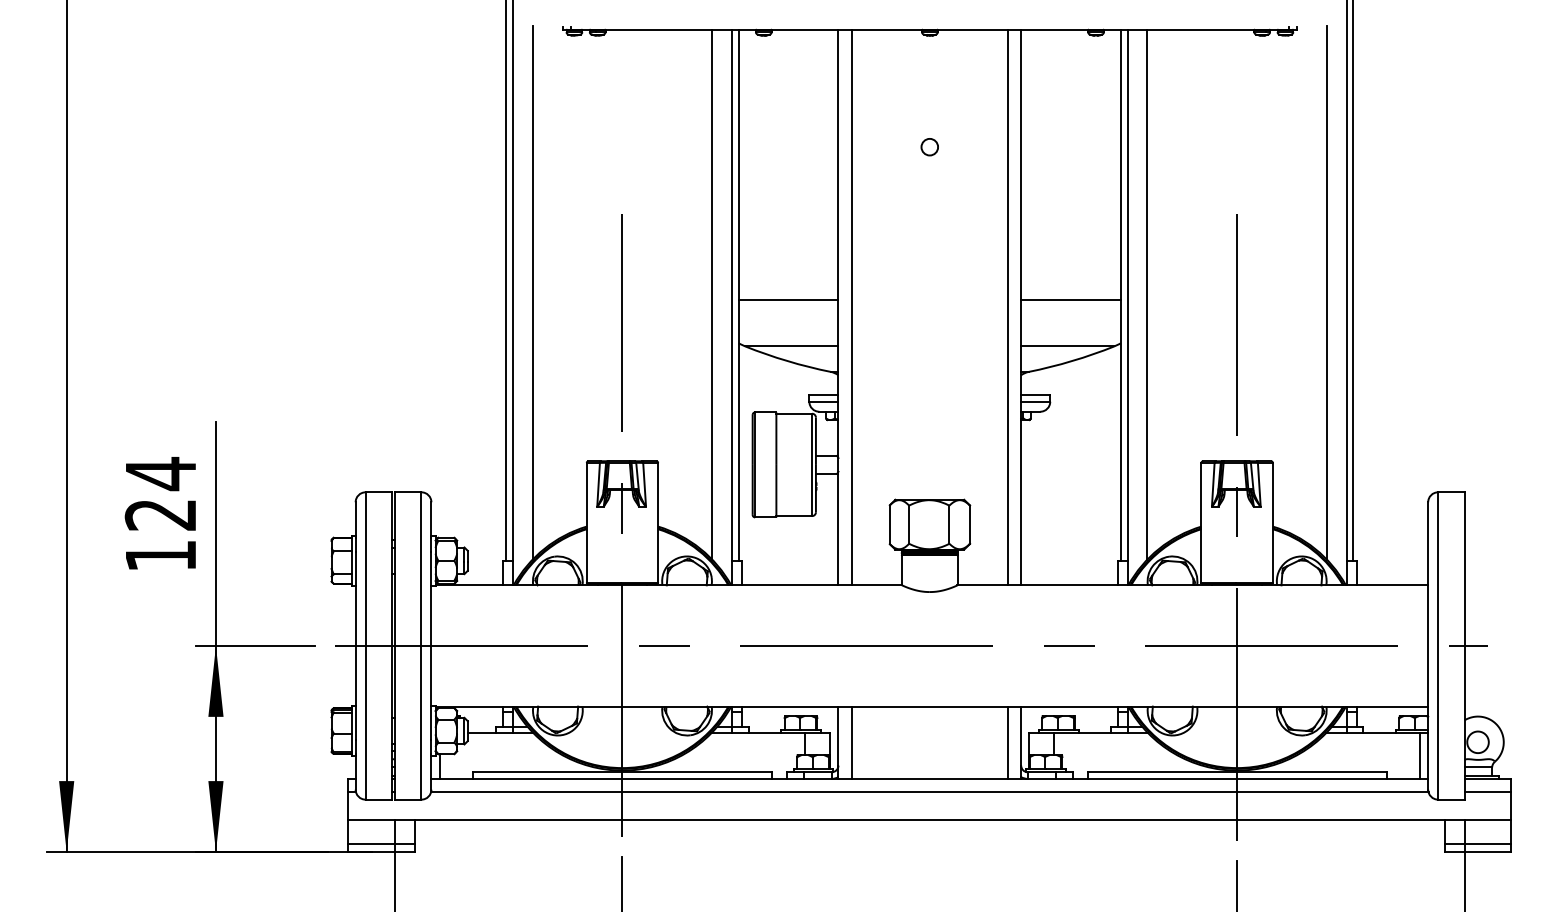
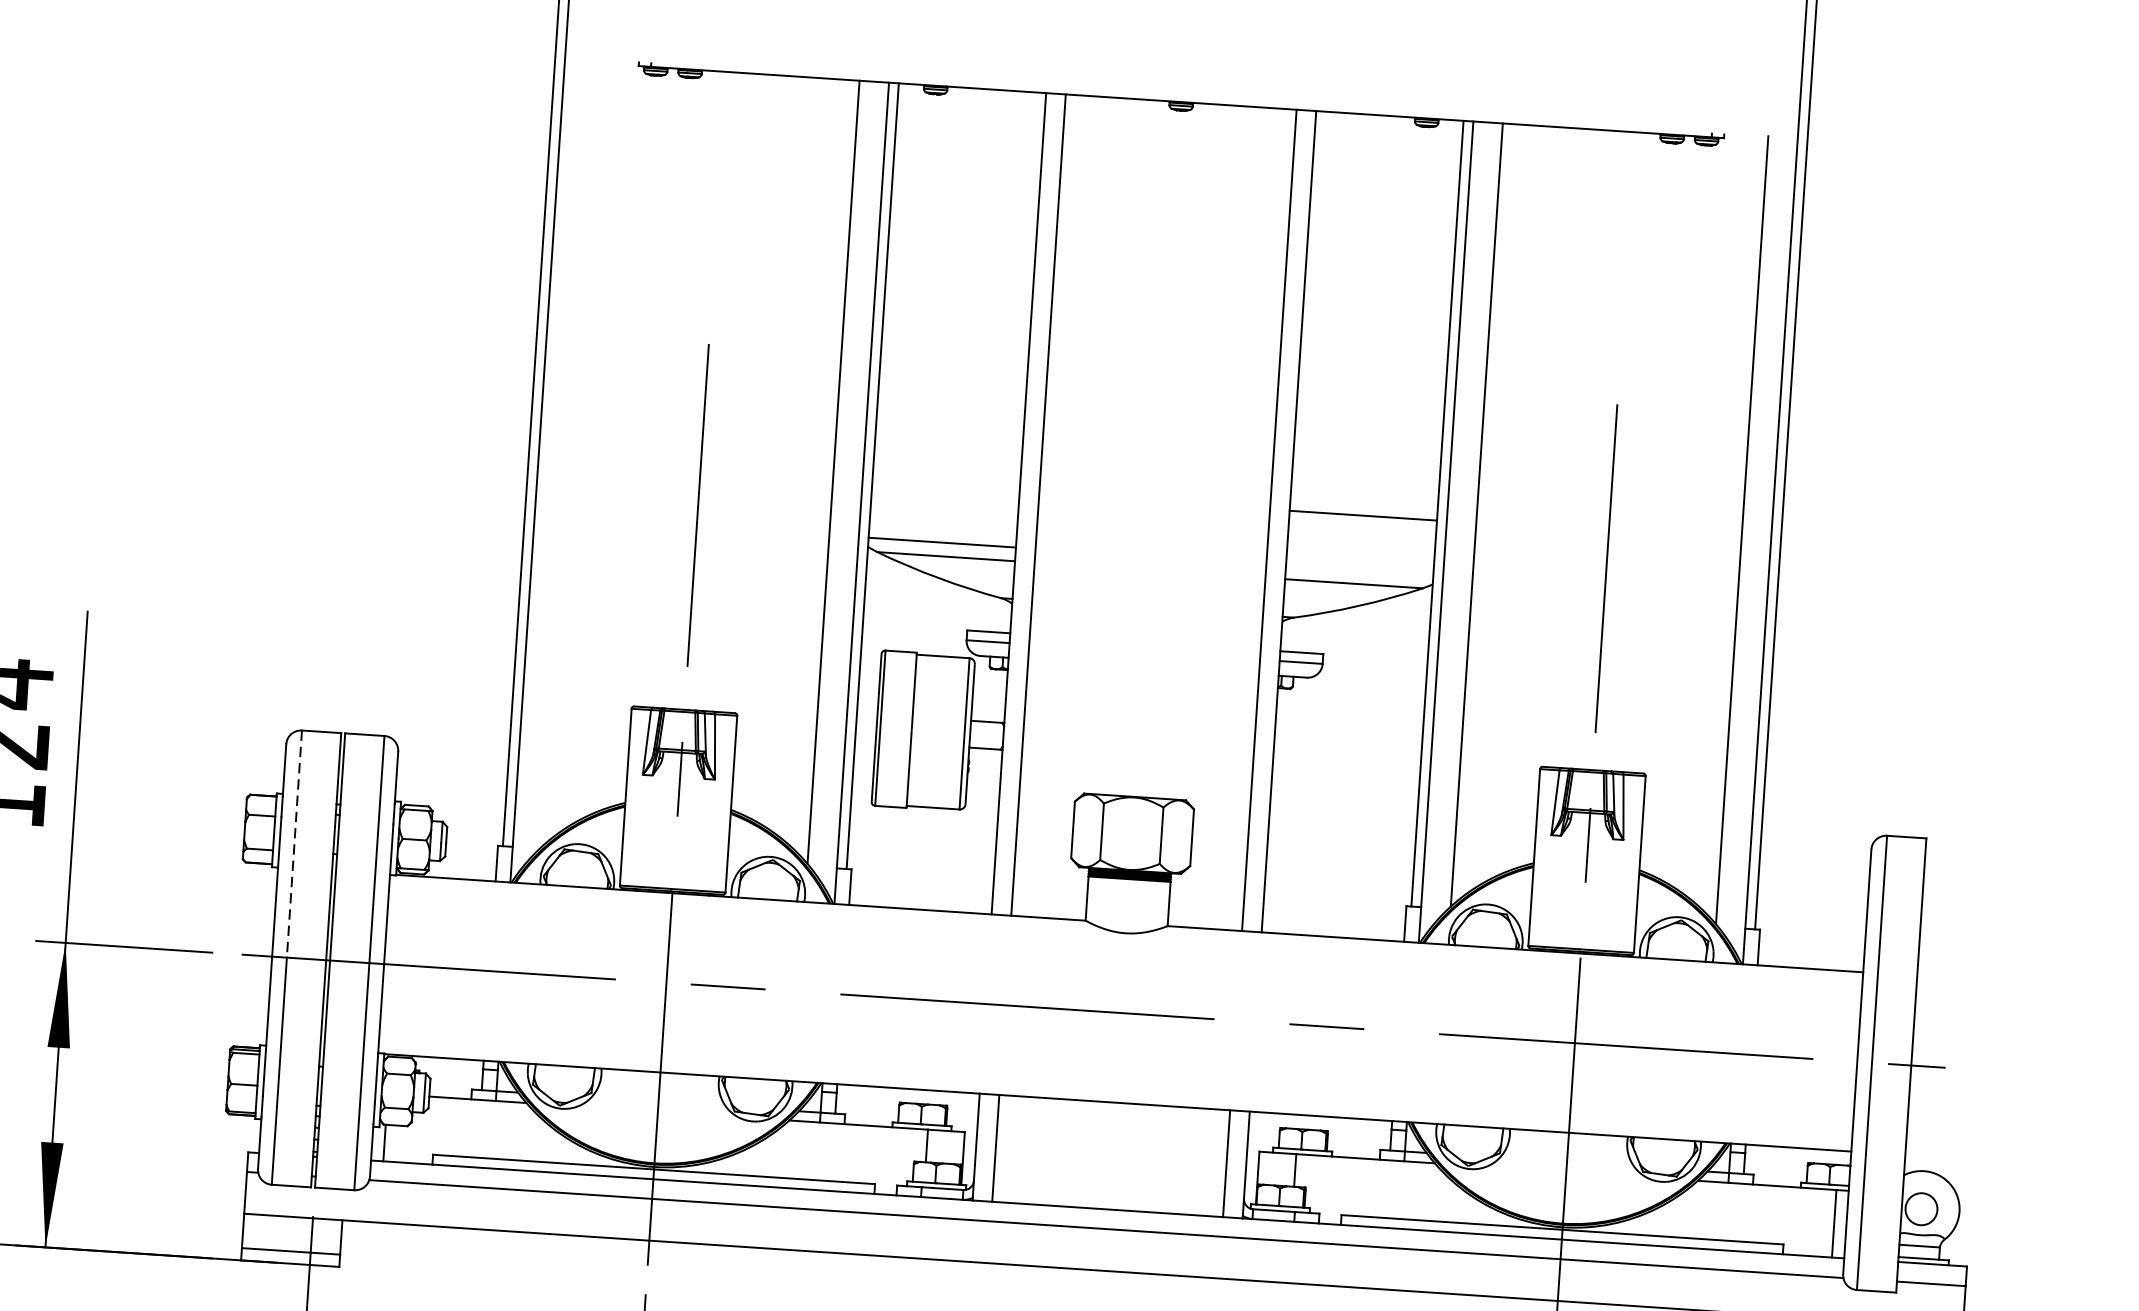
circle: (929, 147) -> (1169, 276), removed
line: (532, 292) -> (568, 451), removed
line: (788, 300) -> (942, 543), moved
line: (365, 569) -> (294, 844), solid -> dashed

